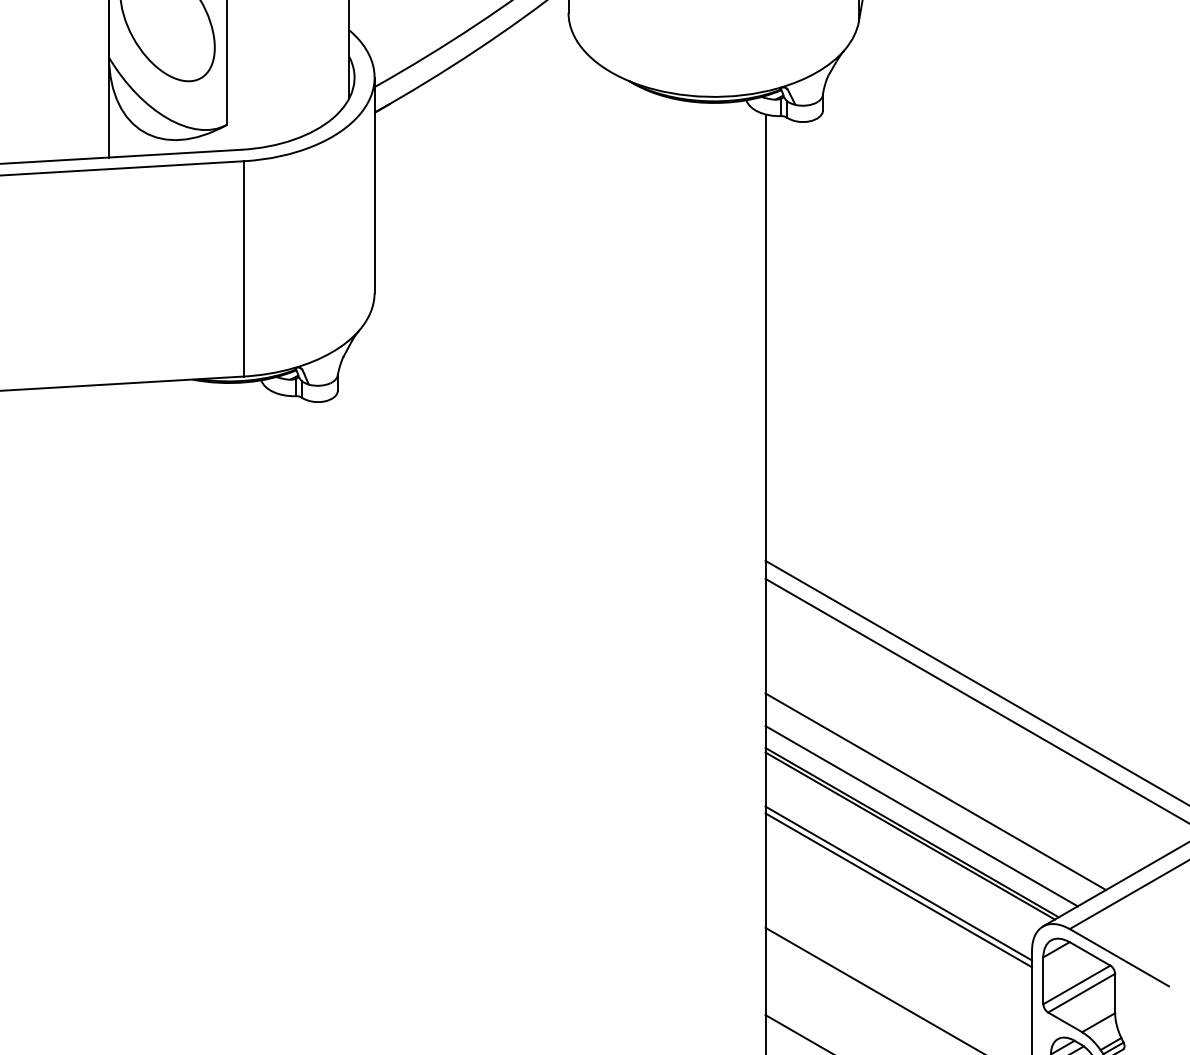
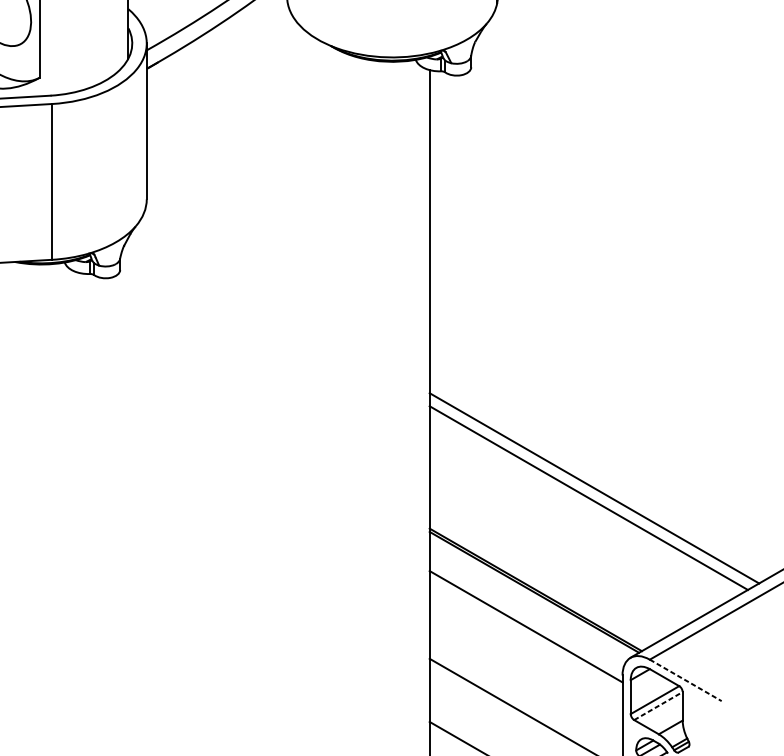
line: (935, 791) -> (552, 560), removed
line: (921, 816) -> (542, 578), removed
line: (898, 890) -> (525, 631), removed
line: (1119, 957) -> (685, 680), solid -> dashed
line: (1081, 993) -> (658, 706), solid -> dashed

